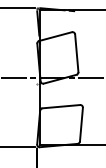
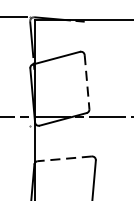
line: (76, 53) -> (86, 82), solid -> dashed
line: (61, 106) -> (65, 158), solid -> dashed

